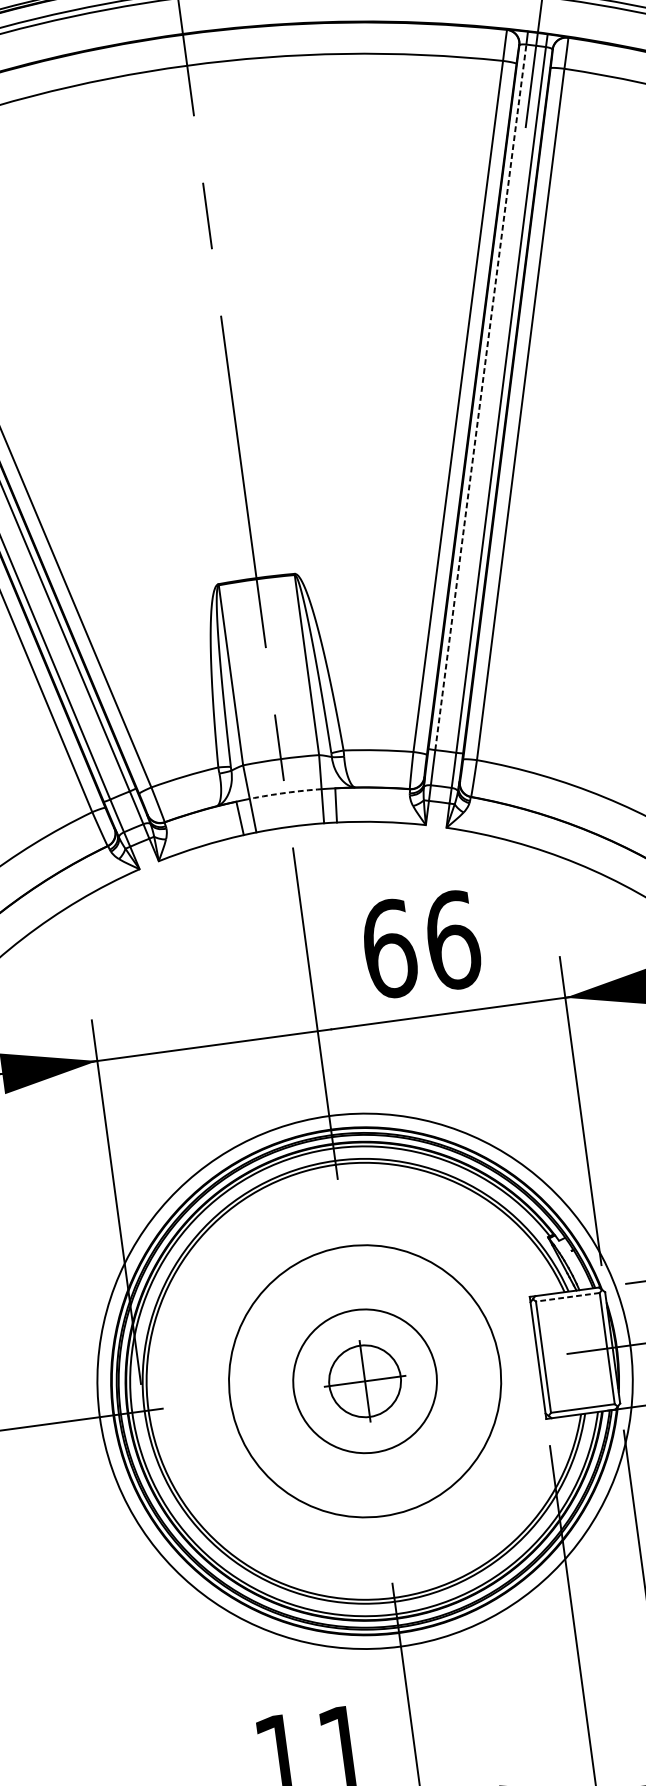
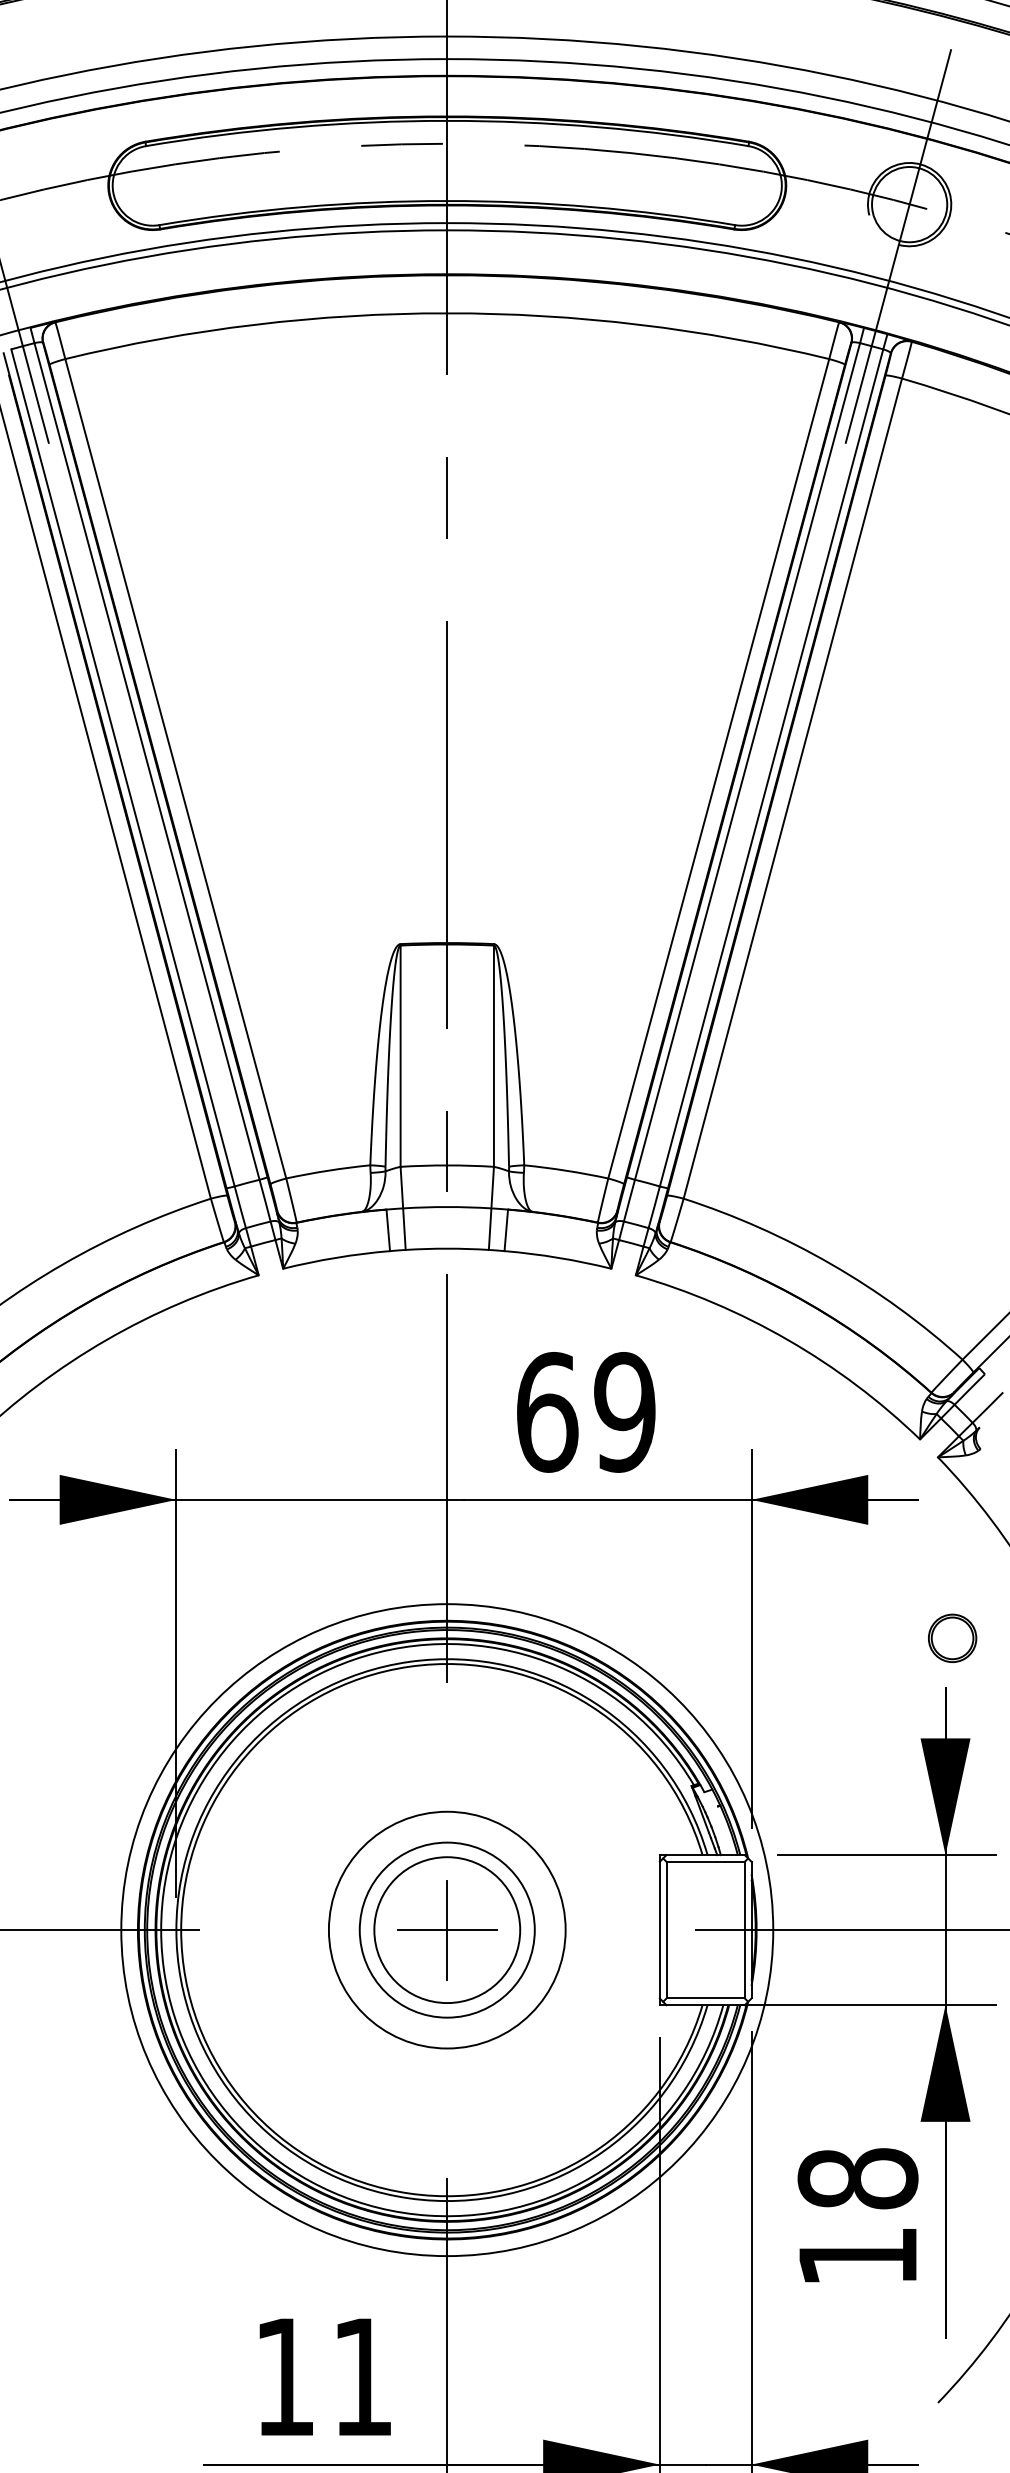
line: (480, 396) -> (747, 760), dashed -> solid
arc: (285, 793) -> (447, 1207), dashed -> solid
text: (453, 940) -> (625, 1412), 66 -> 69
line: (567, 1297) -> (705, 1861), dashed -> solid
circle: (364, 1380) -> (446, 1929), size x0.71
circle: (365, 1381) -> (447, 1930), size x1.67

